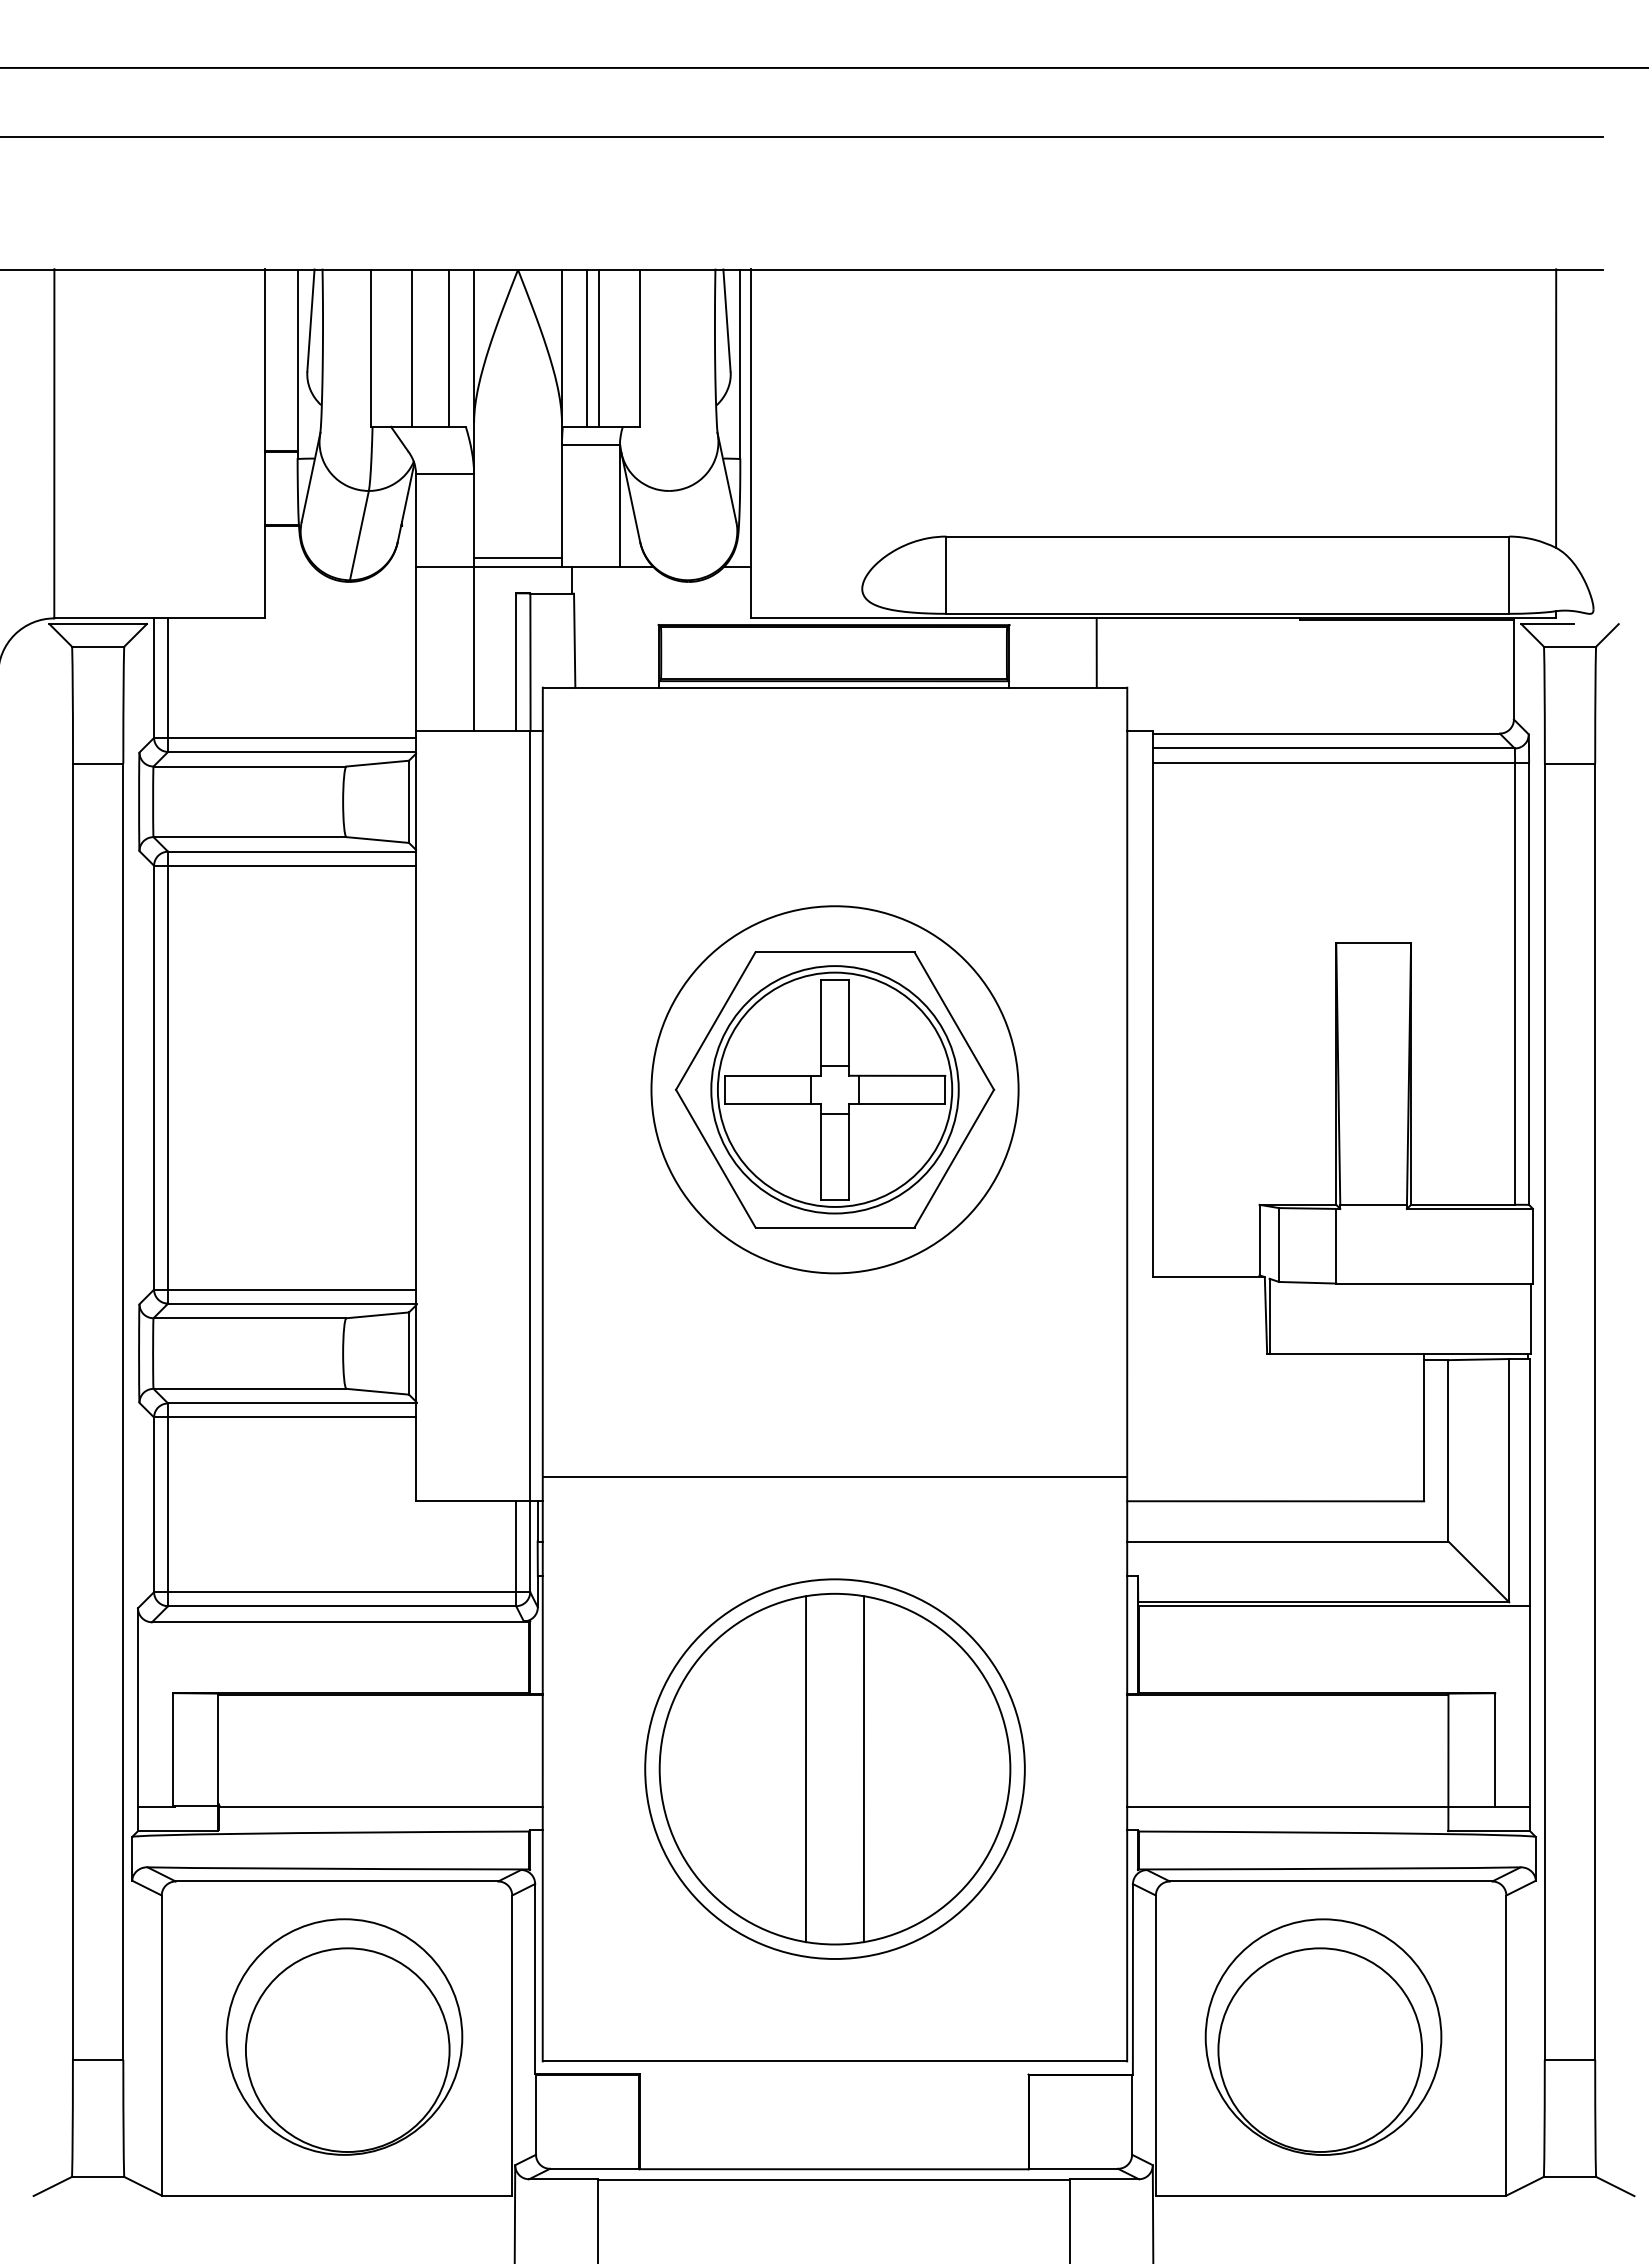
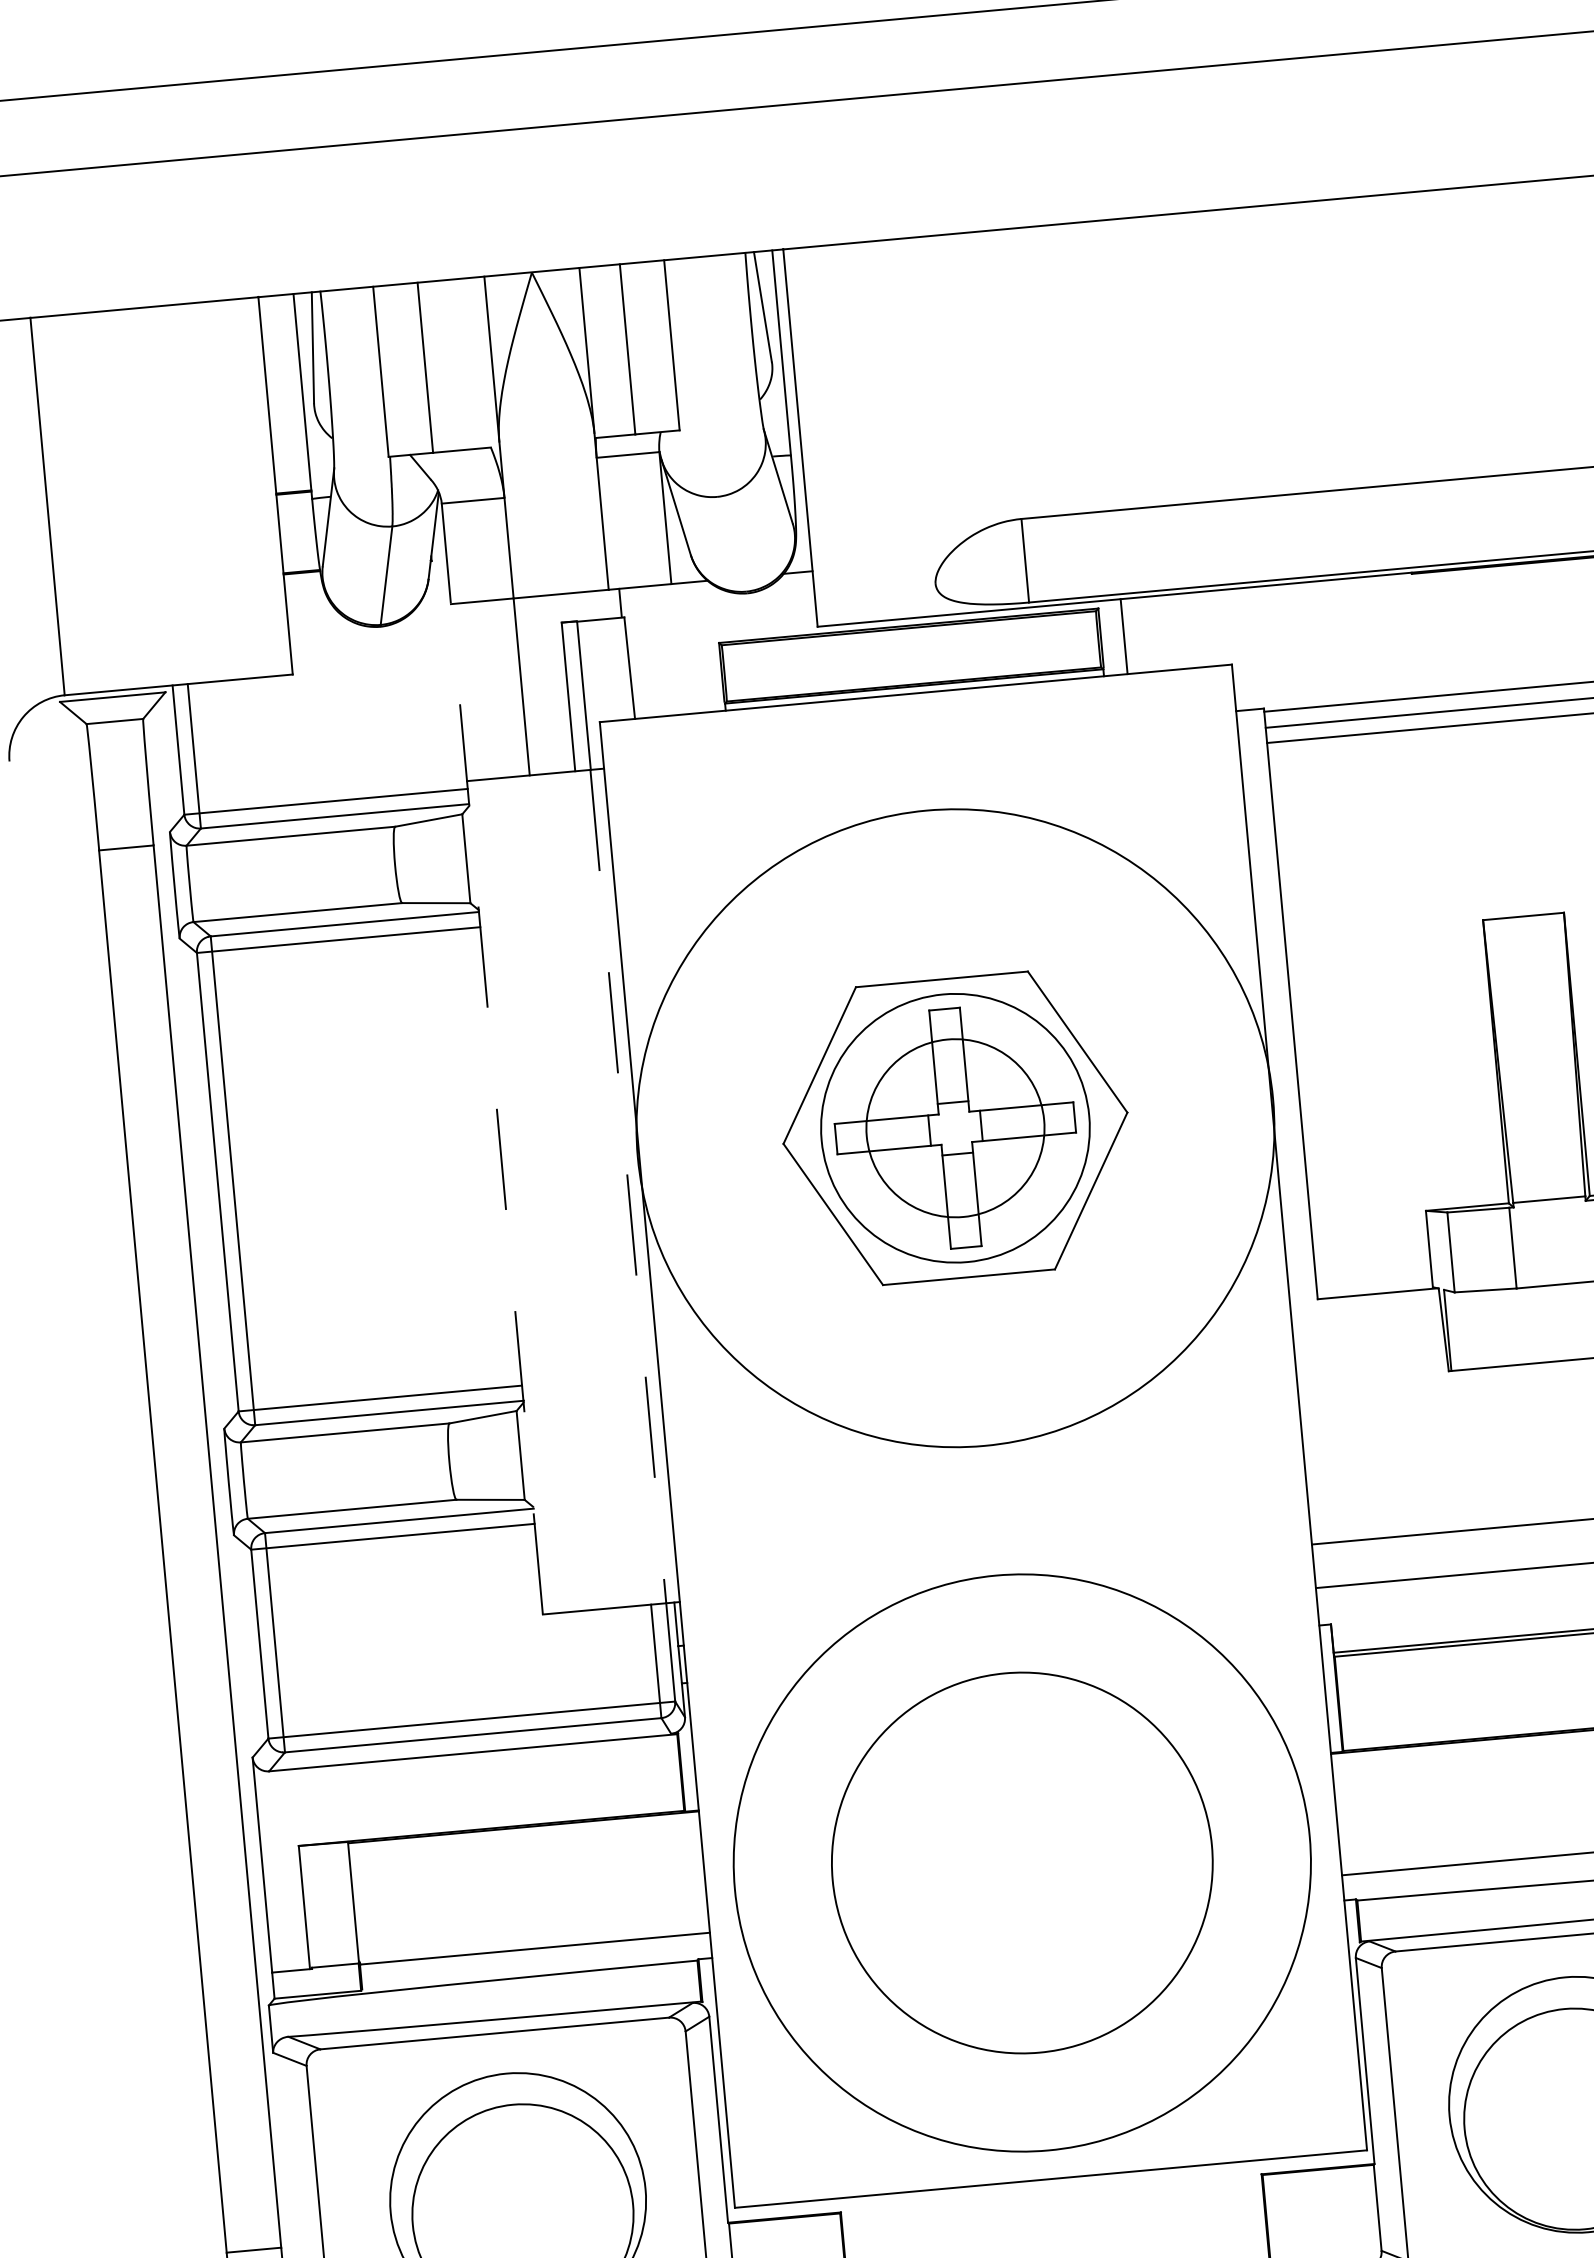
line: (448, 347) -> (464, 363), removed
line: (587, 347) -> (614, 349), removed
line: (517, 557) -> (559, 583), removed
line: (1096, 652) -> (1123, 636), moved
line: (416, 987) -> (492, 1058), solid -> dashed
circle: (834, 1089) -> (954, 1127), size x0.7
circle: (834, 1089) -> (954, 1127), size x1.6
line: (530, 1116) -> (628, 1187), solid -> dashed
line: (834, 1476) -> (992, 1546), removed
circle: (834, 1768) -> (1021, 1862), size x1.4
line: (805, 1769) -> (990, 1866), removed
line: (863, 1769) -> (1053, 1860), removed

